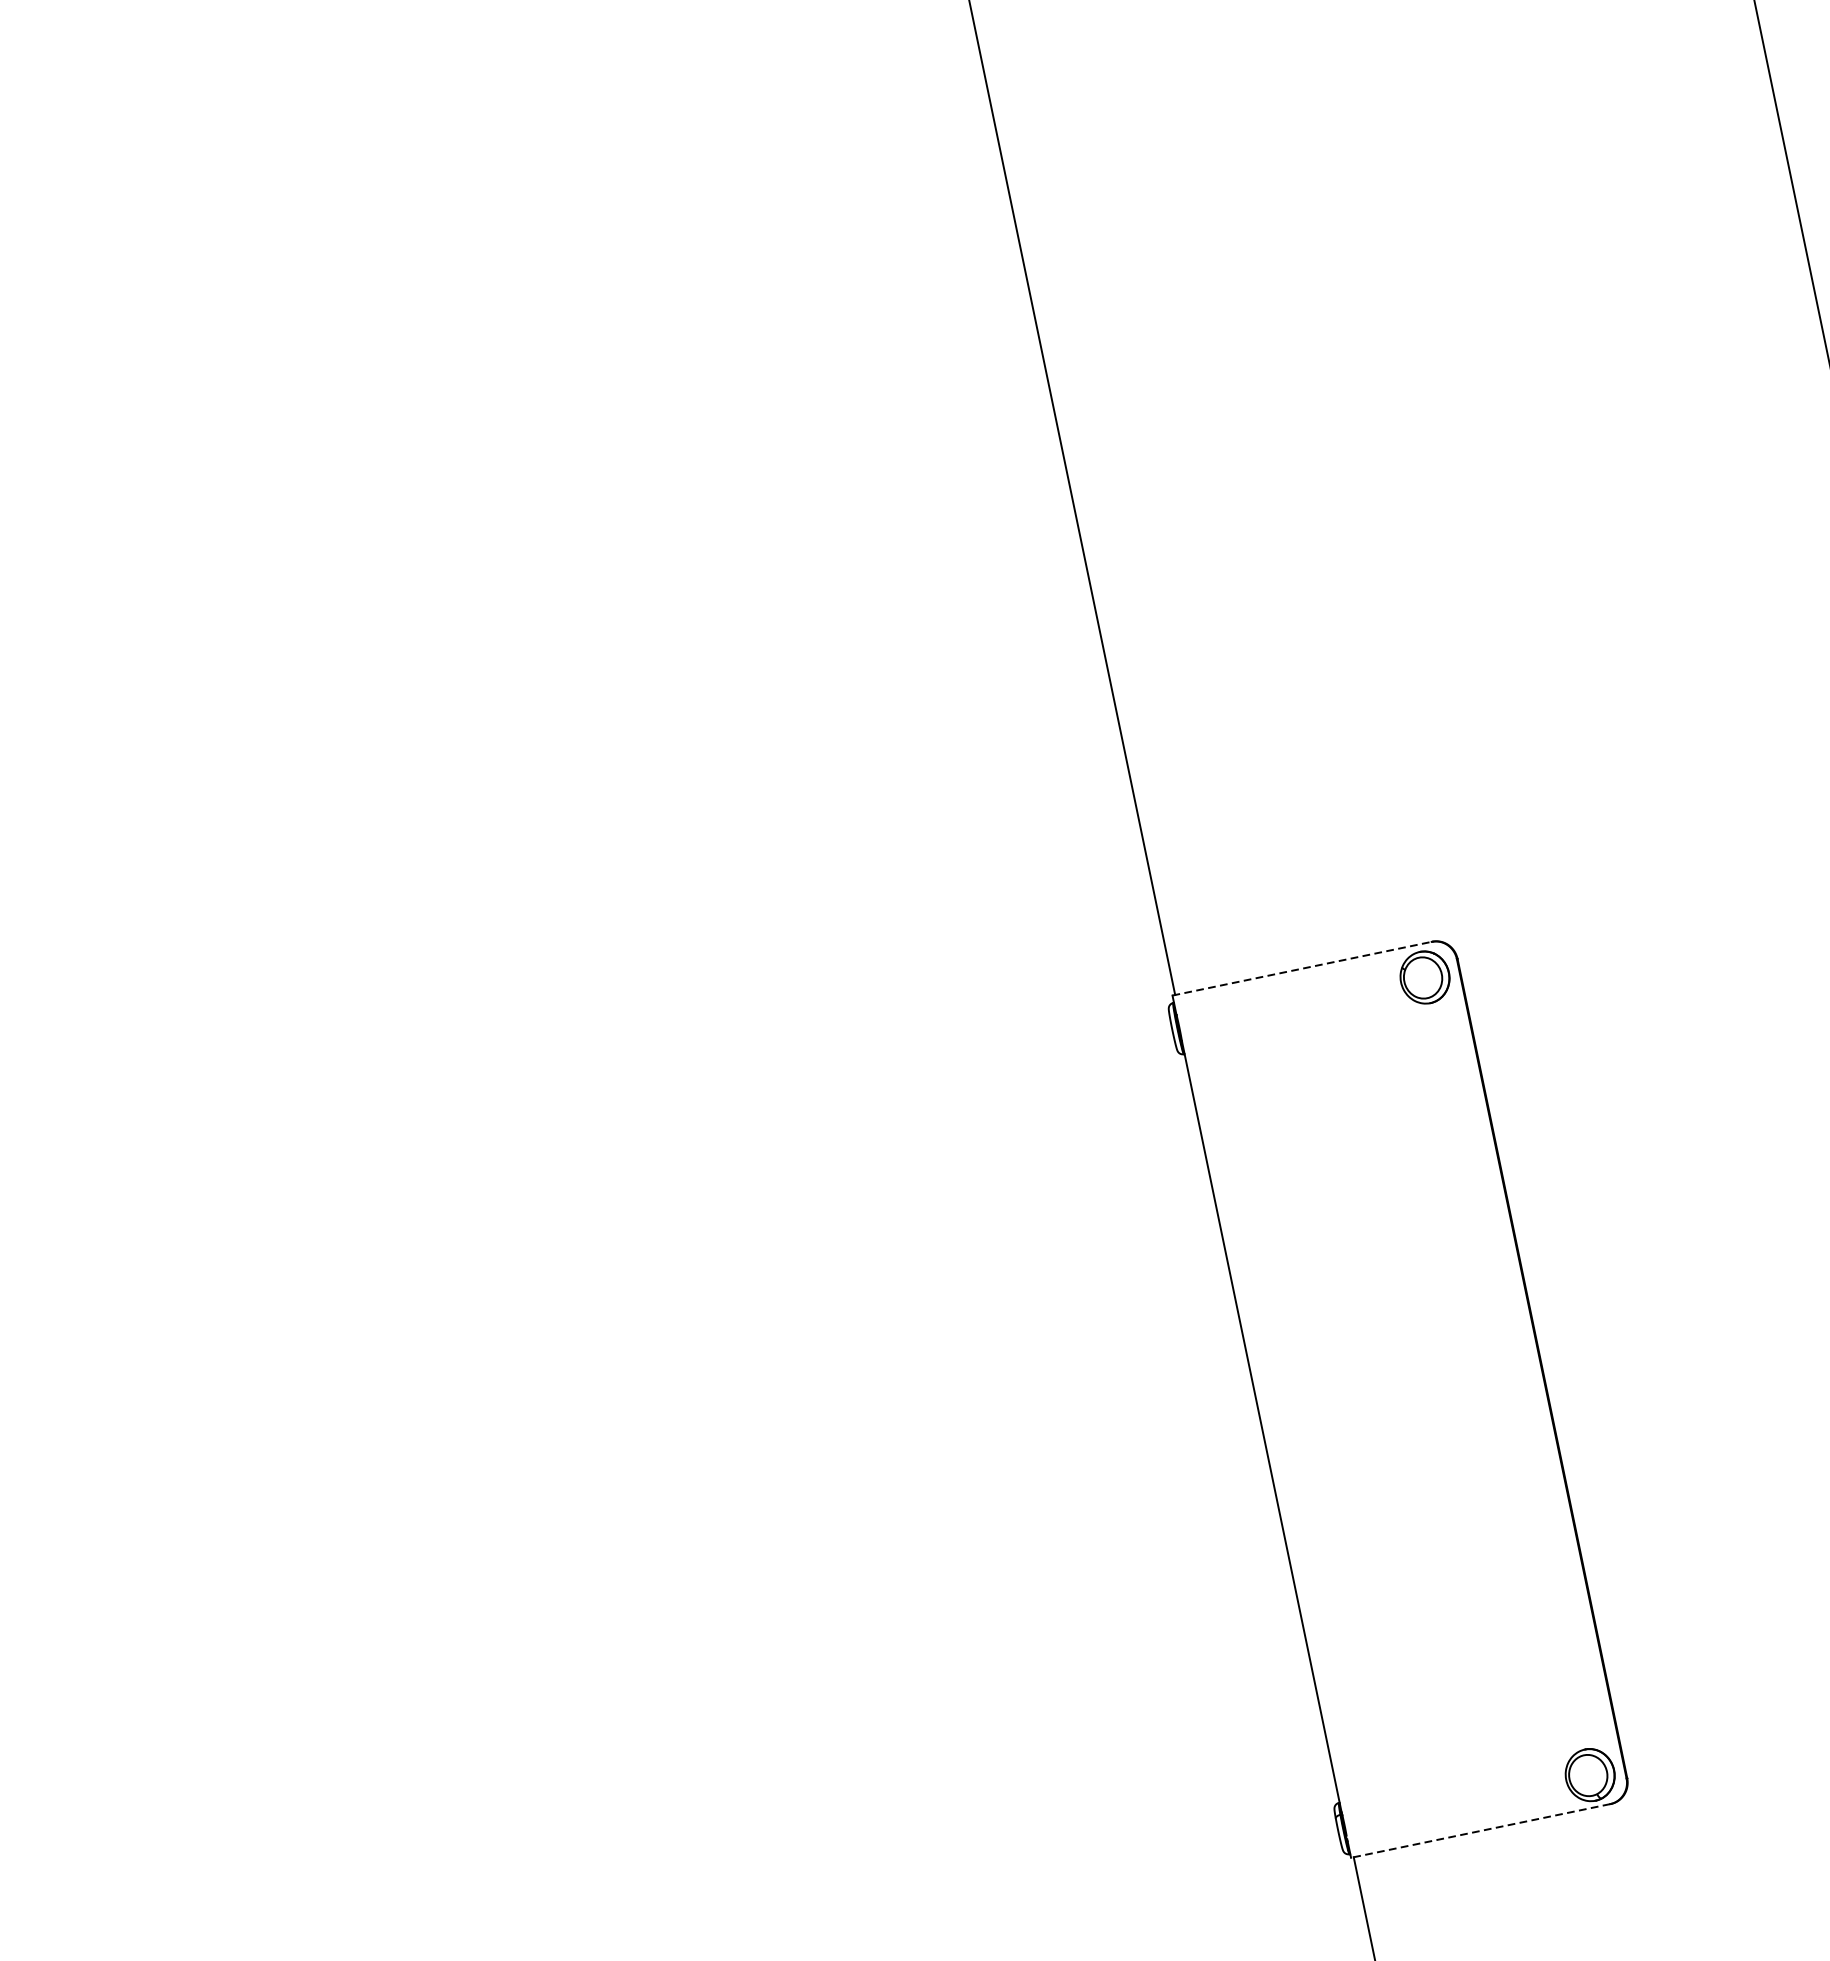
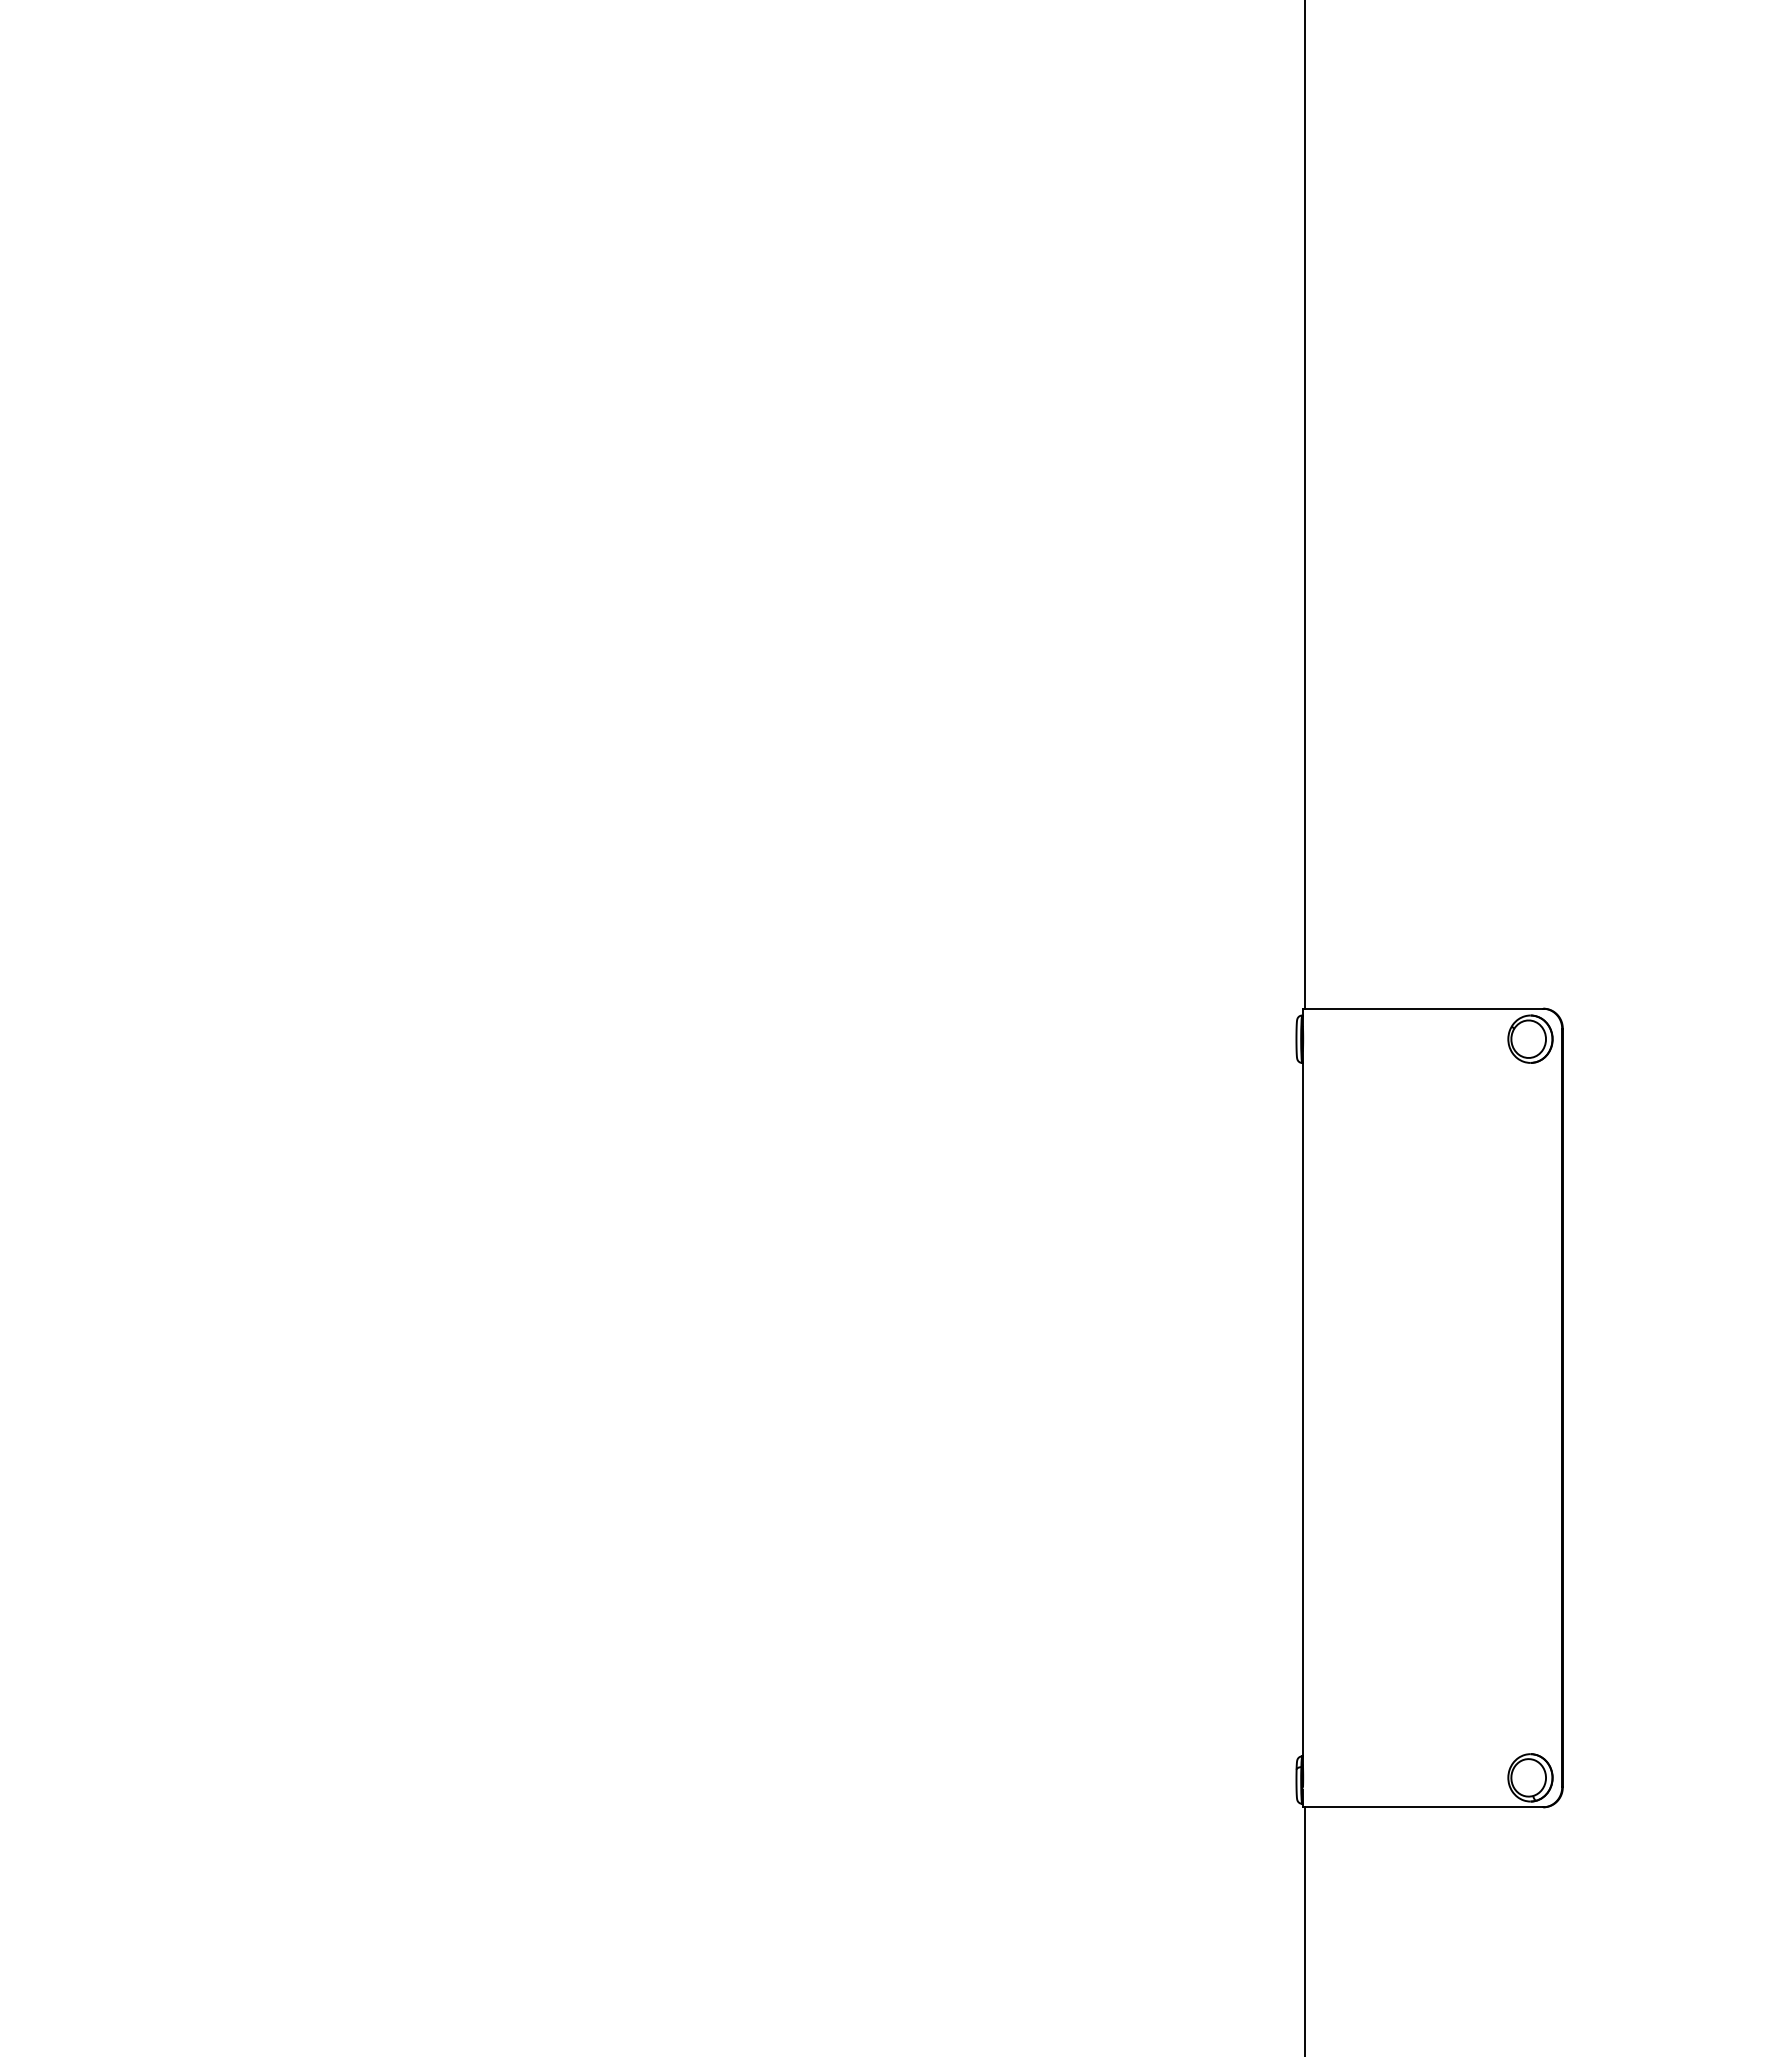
line: (1302, 968) -> (1423, 1008), dashed -> solid
line: (1480, 1831) -> (1422, 1807), dashed -> solid

